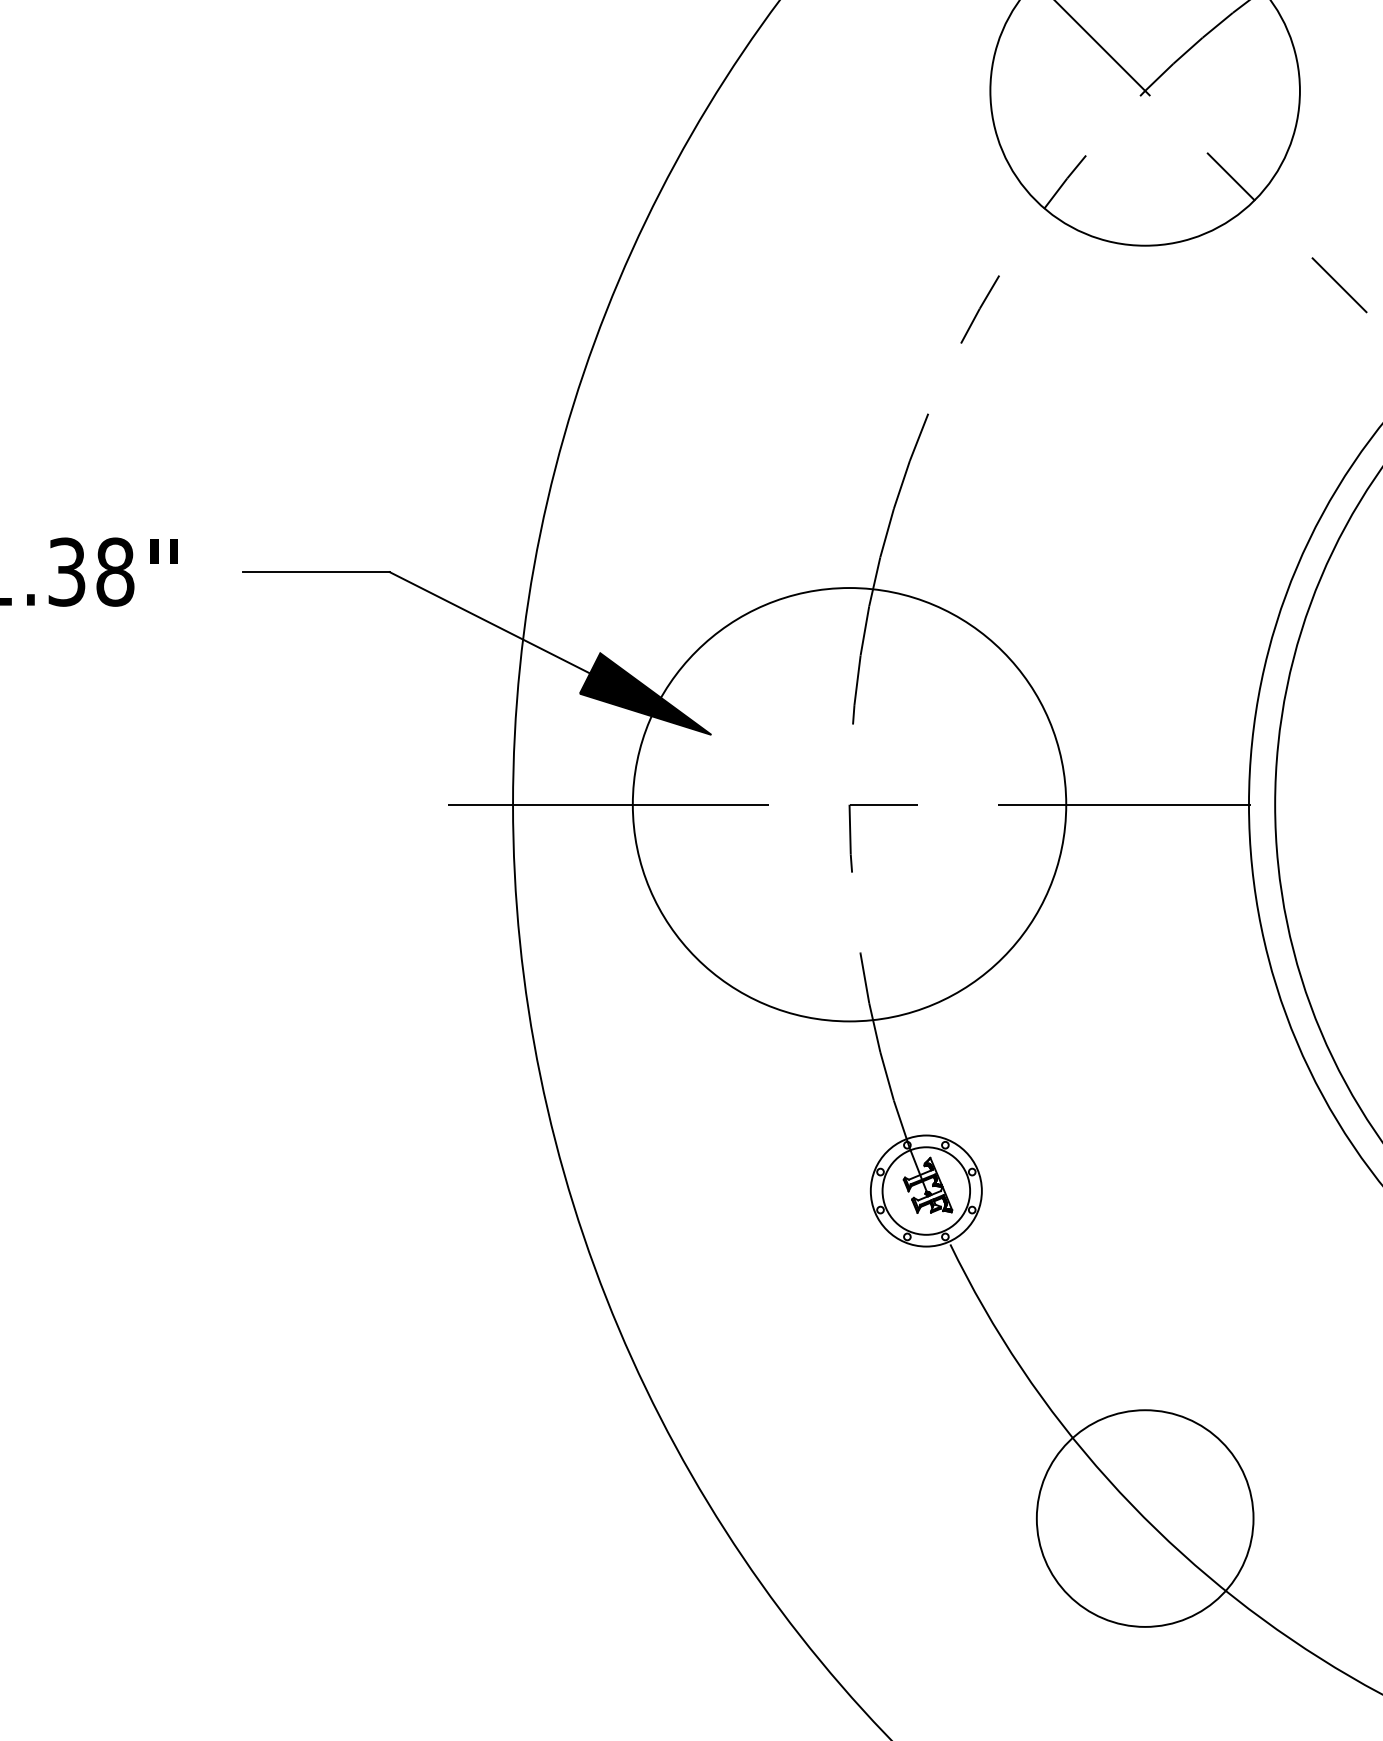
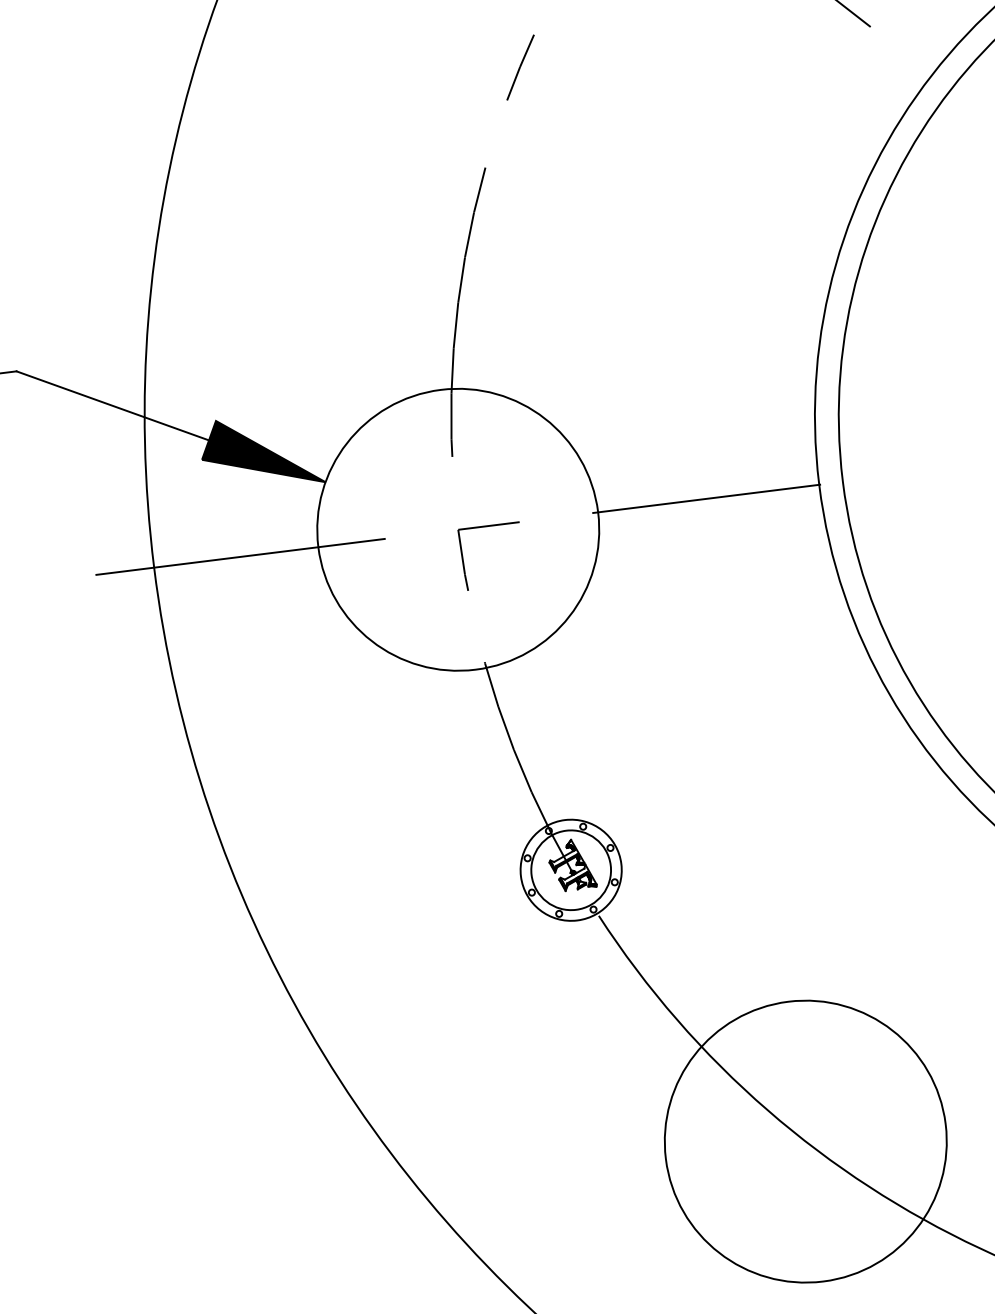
circle: (849, 804) -> (458, 529), size x0.71
circle: (1144, 1518) -> (805, 1141), size x1.43

